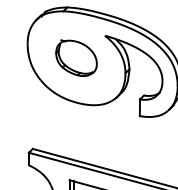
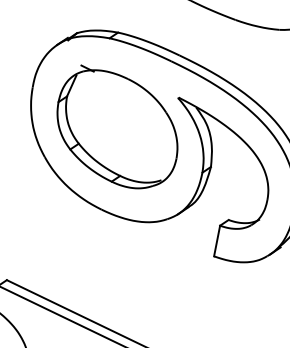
part: (76, 57) -> (117, 127), size x1.67

